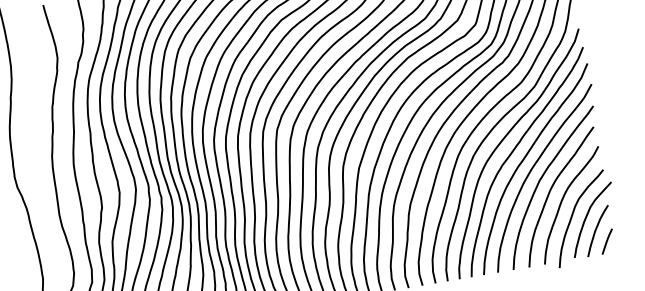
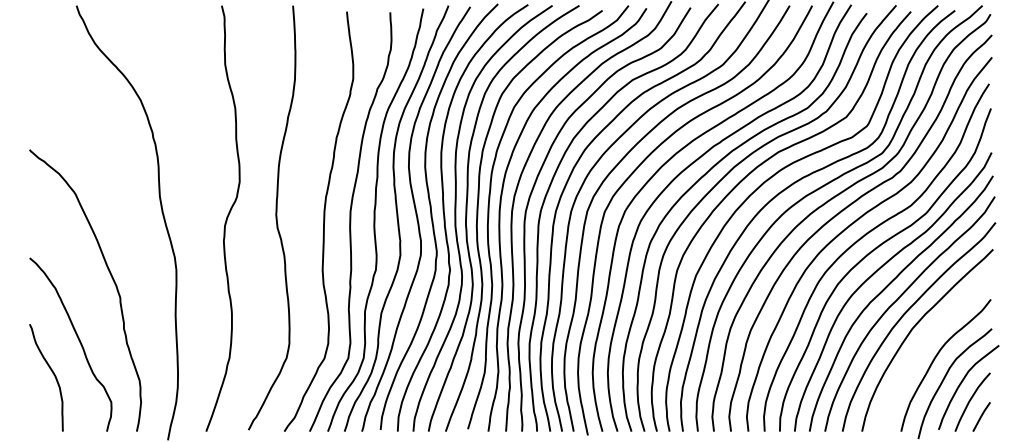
curve: (550, 191) -> (923, 344), removed

